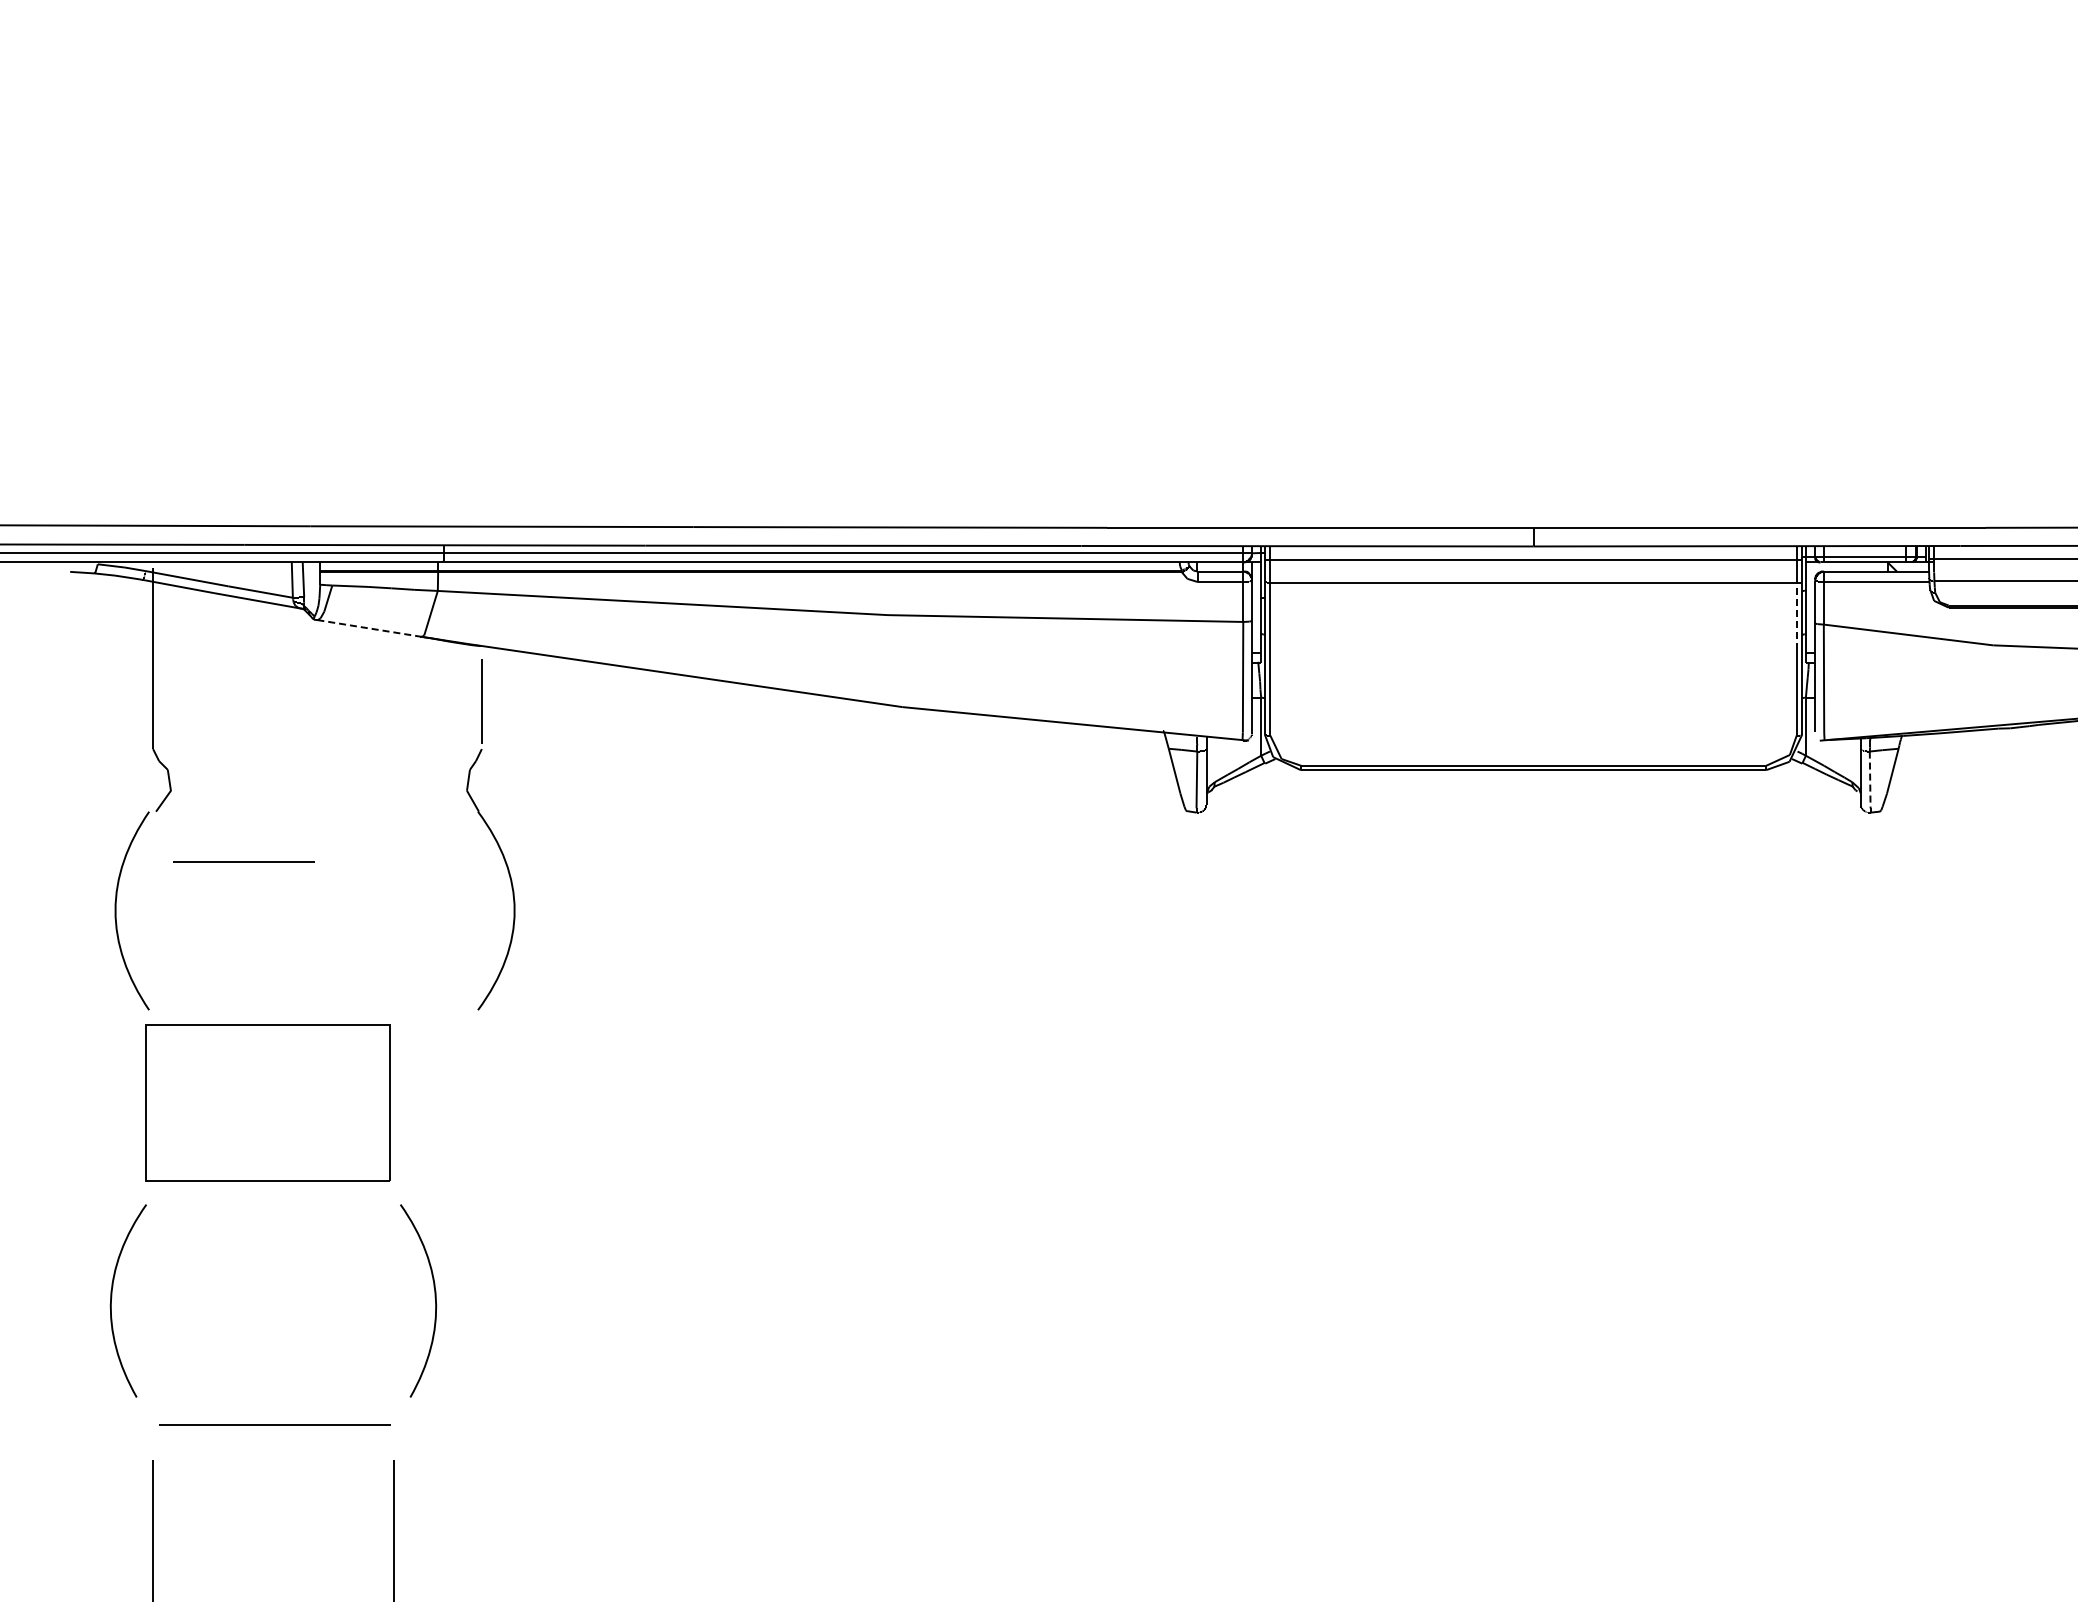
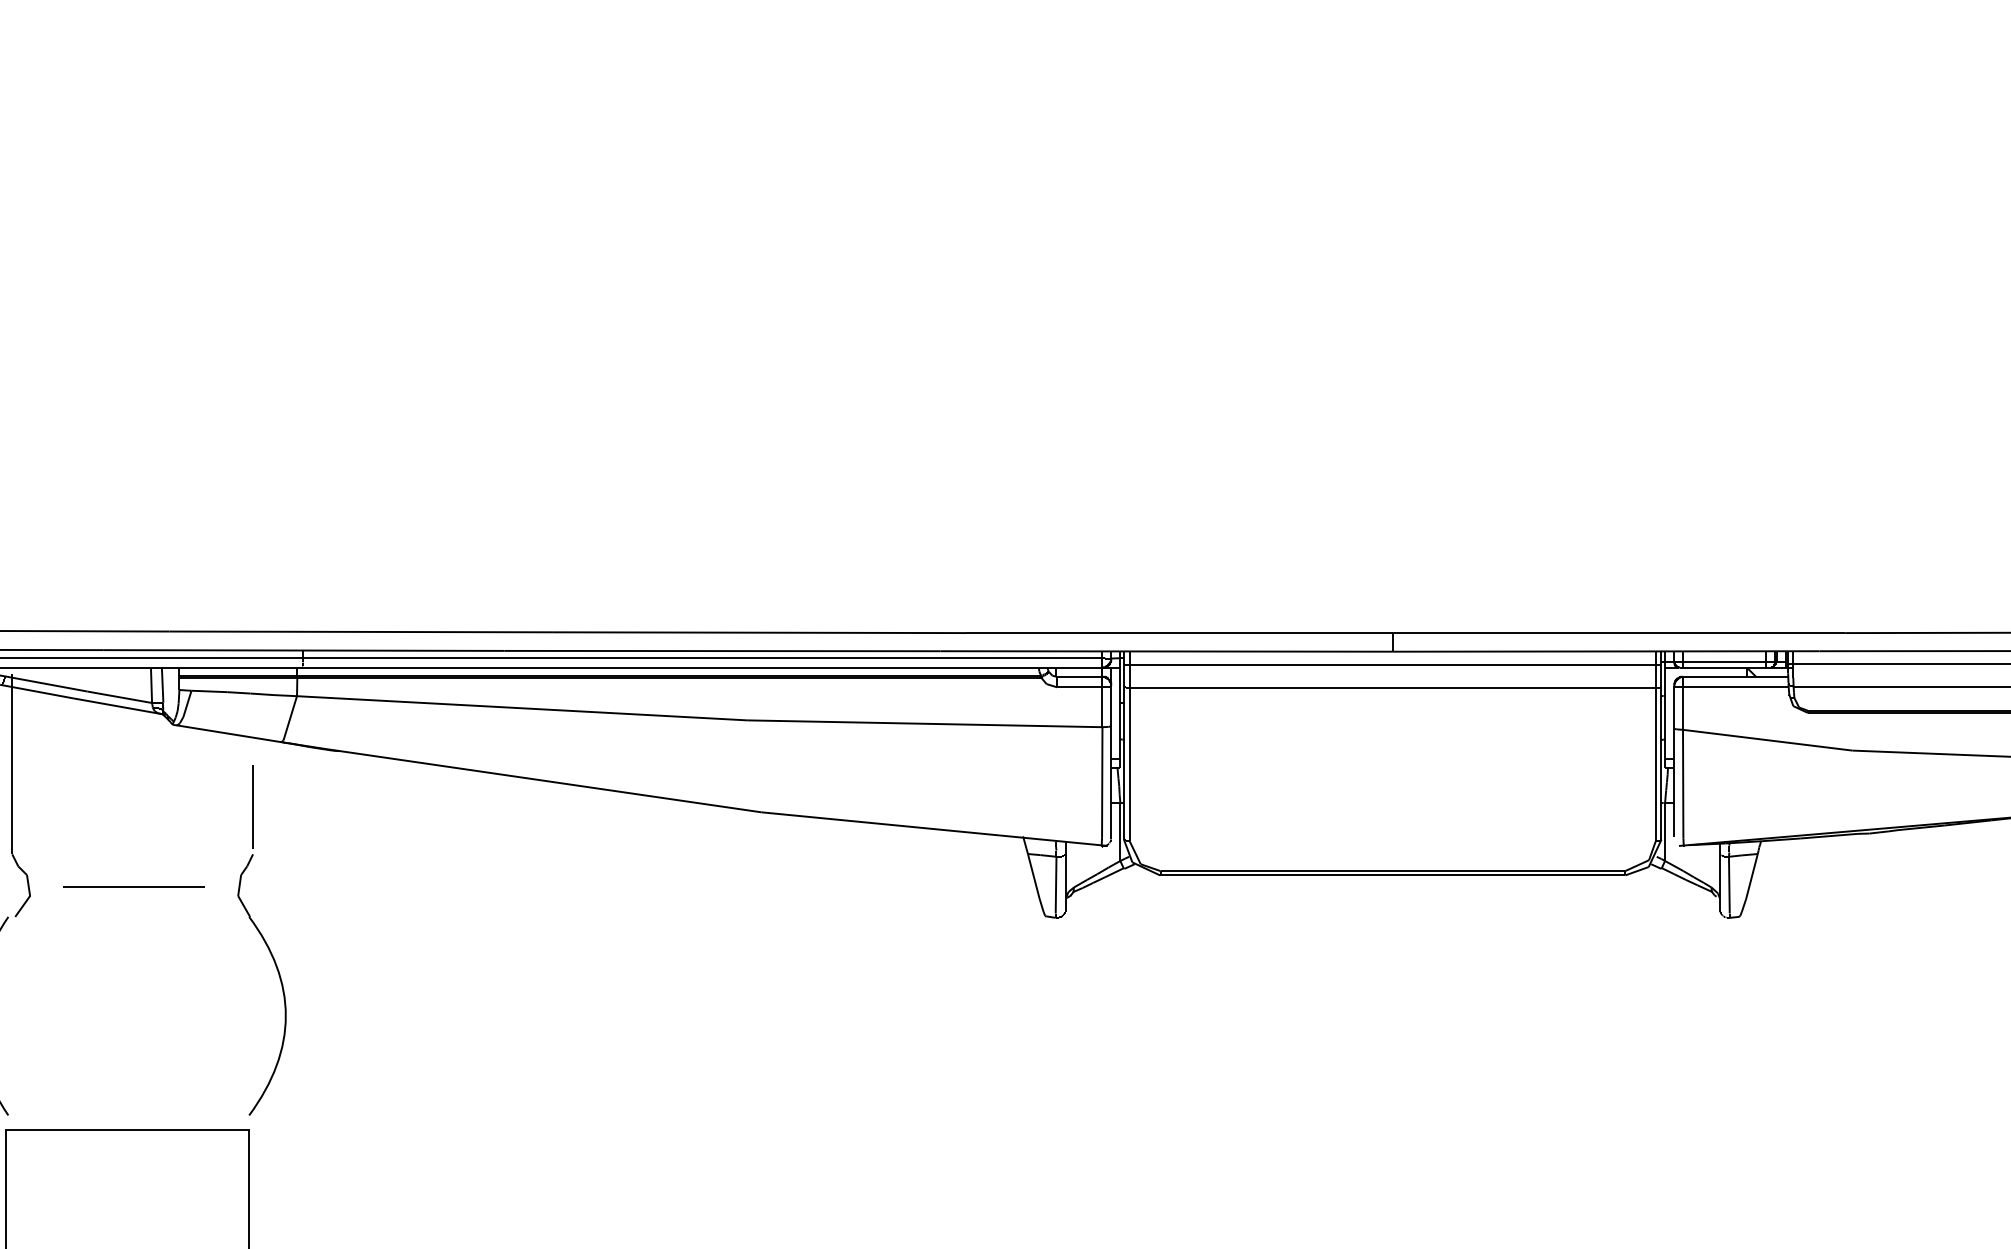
line: (1796, 616) -> (1655, 721), dashed -> solid
line: (370, 628) -> (229, 733), dashed -> solid
line: (1870, 780) -> (1729, 885), dashed -> solid
part: (490, 834) -> (261, 939), moved
line: (243, 861) -> (133, 886), moved

